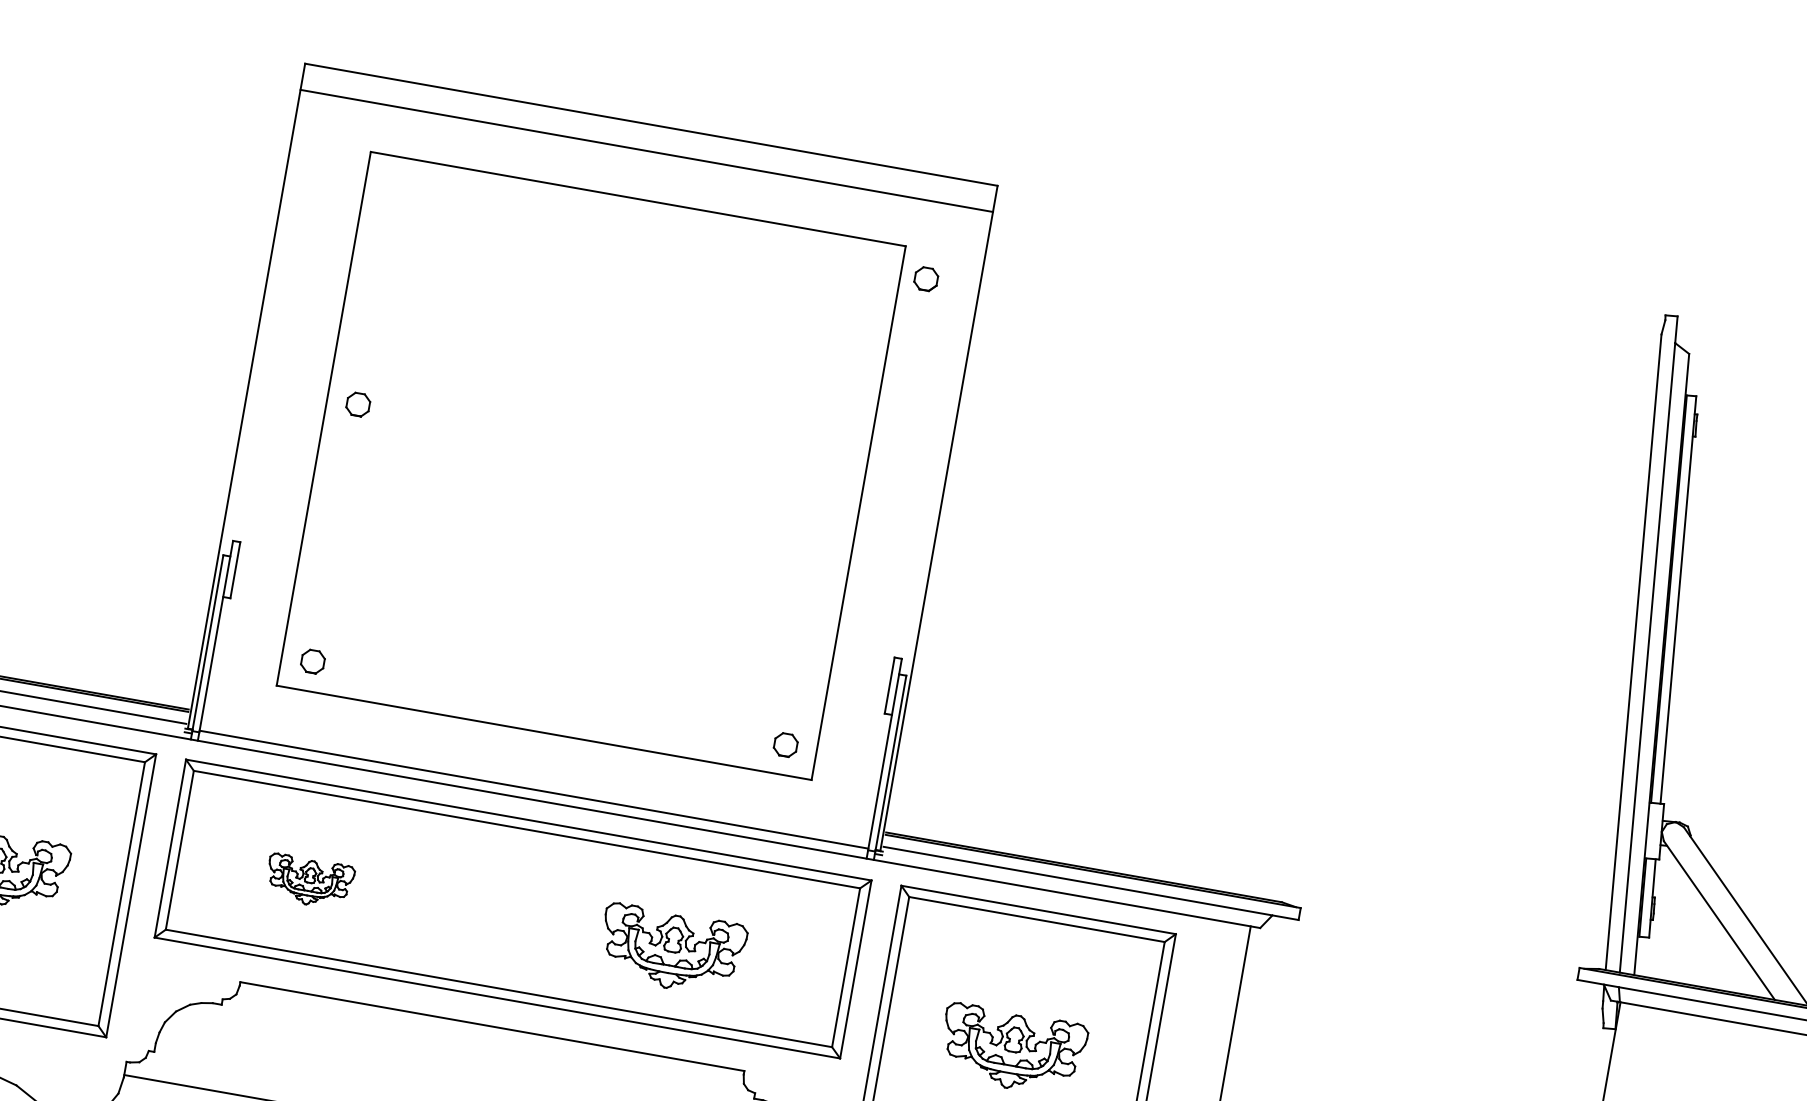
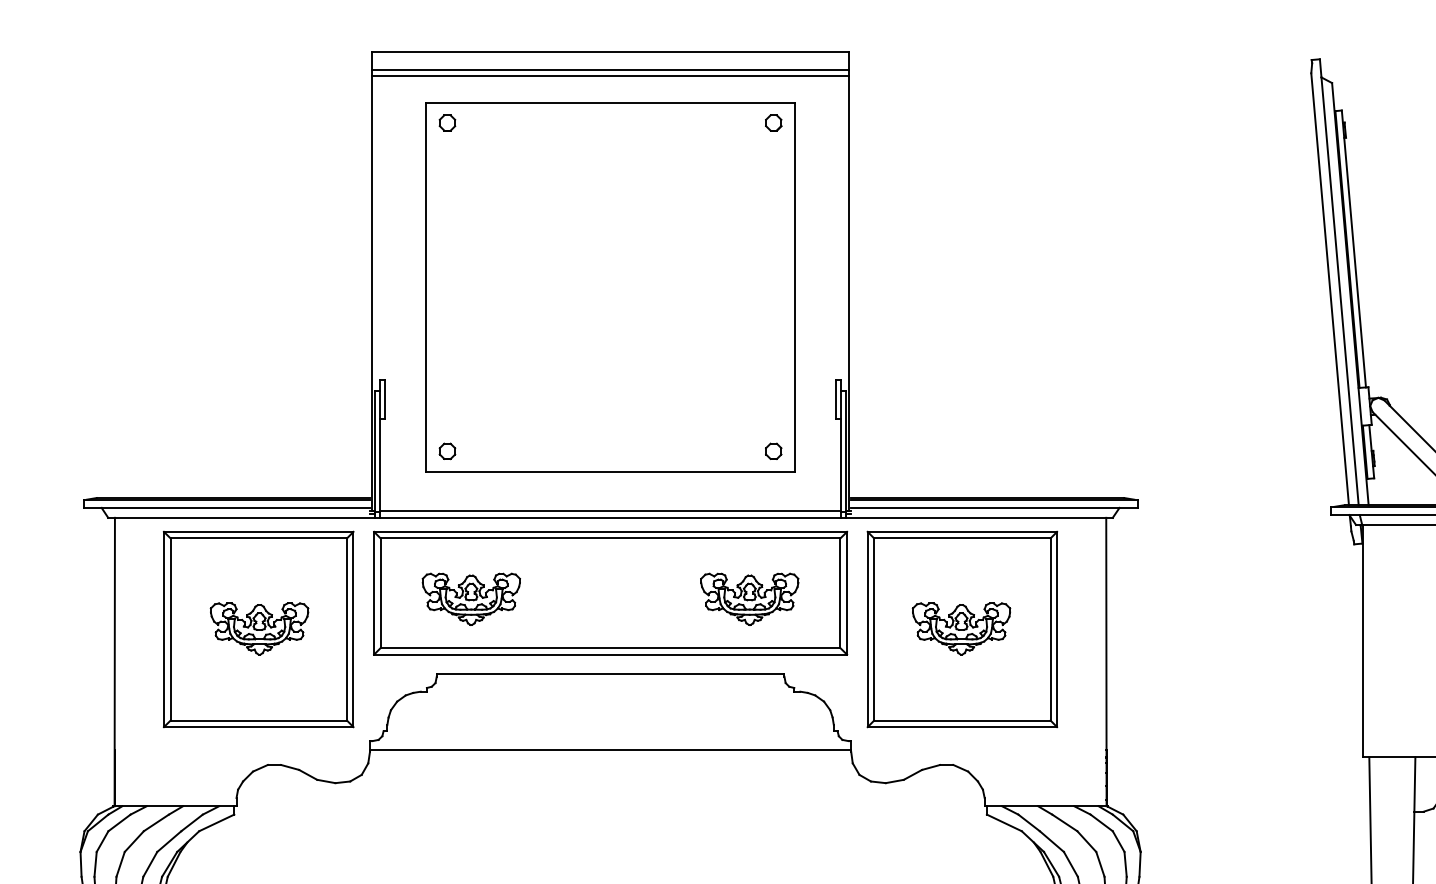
line: (645, 158) -> (610, 75), added
part: (926, 278) -> (773, 122), moved
part: (358, 403) -> (447, 122), moved
part: (308, 880) -> (470, 598), size x1.67
part: (671, 949) -> (749, 598), moved

